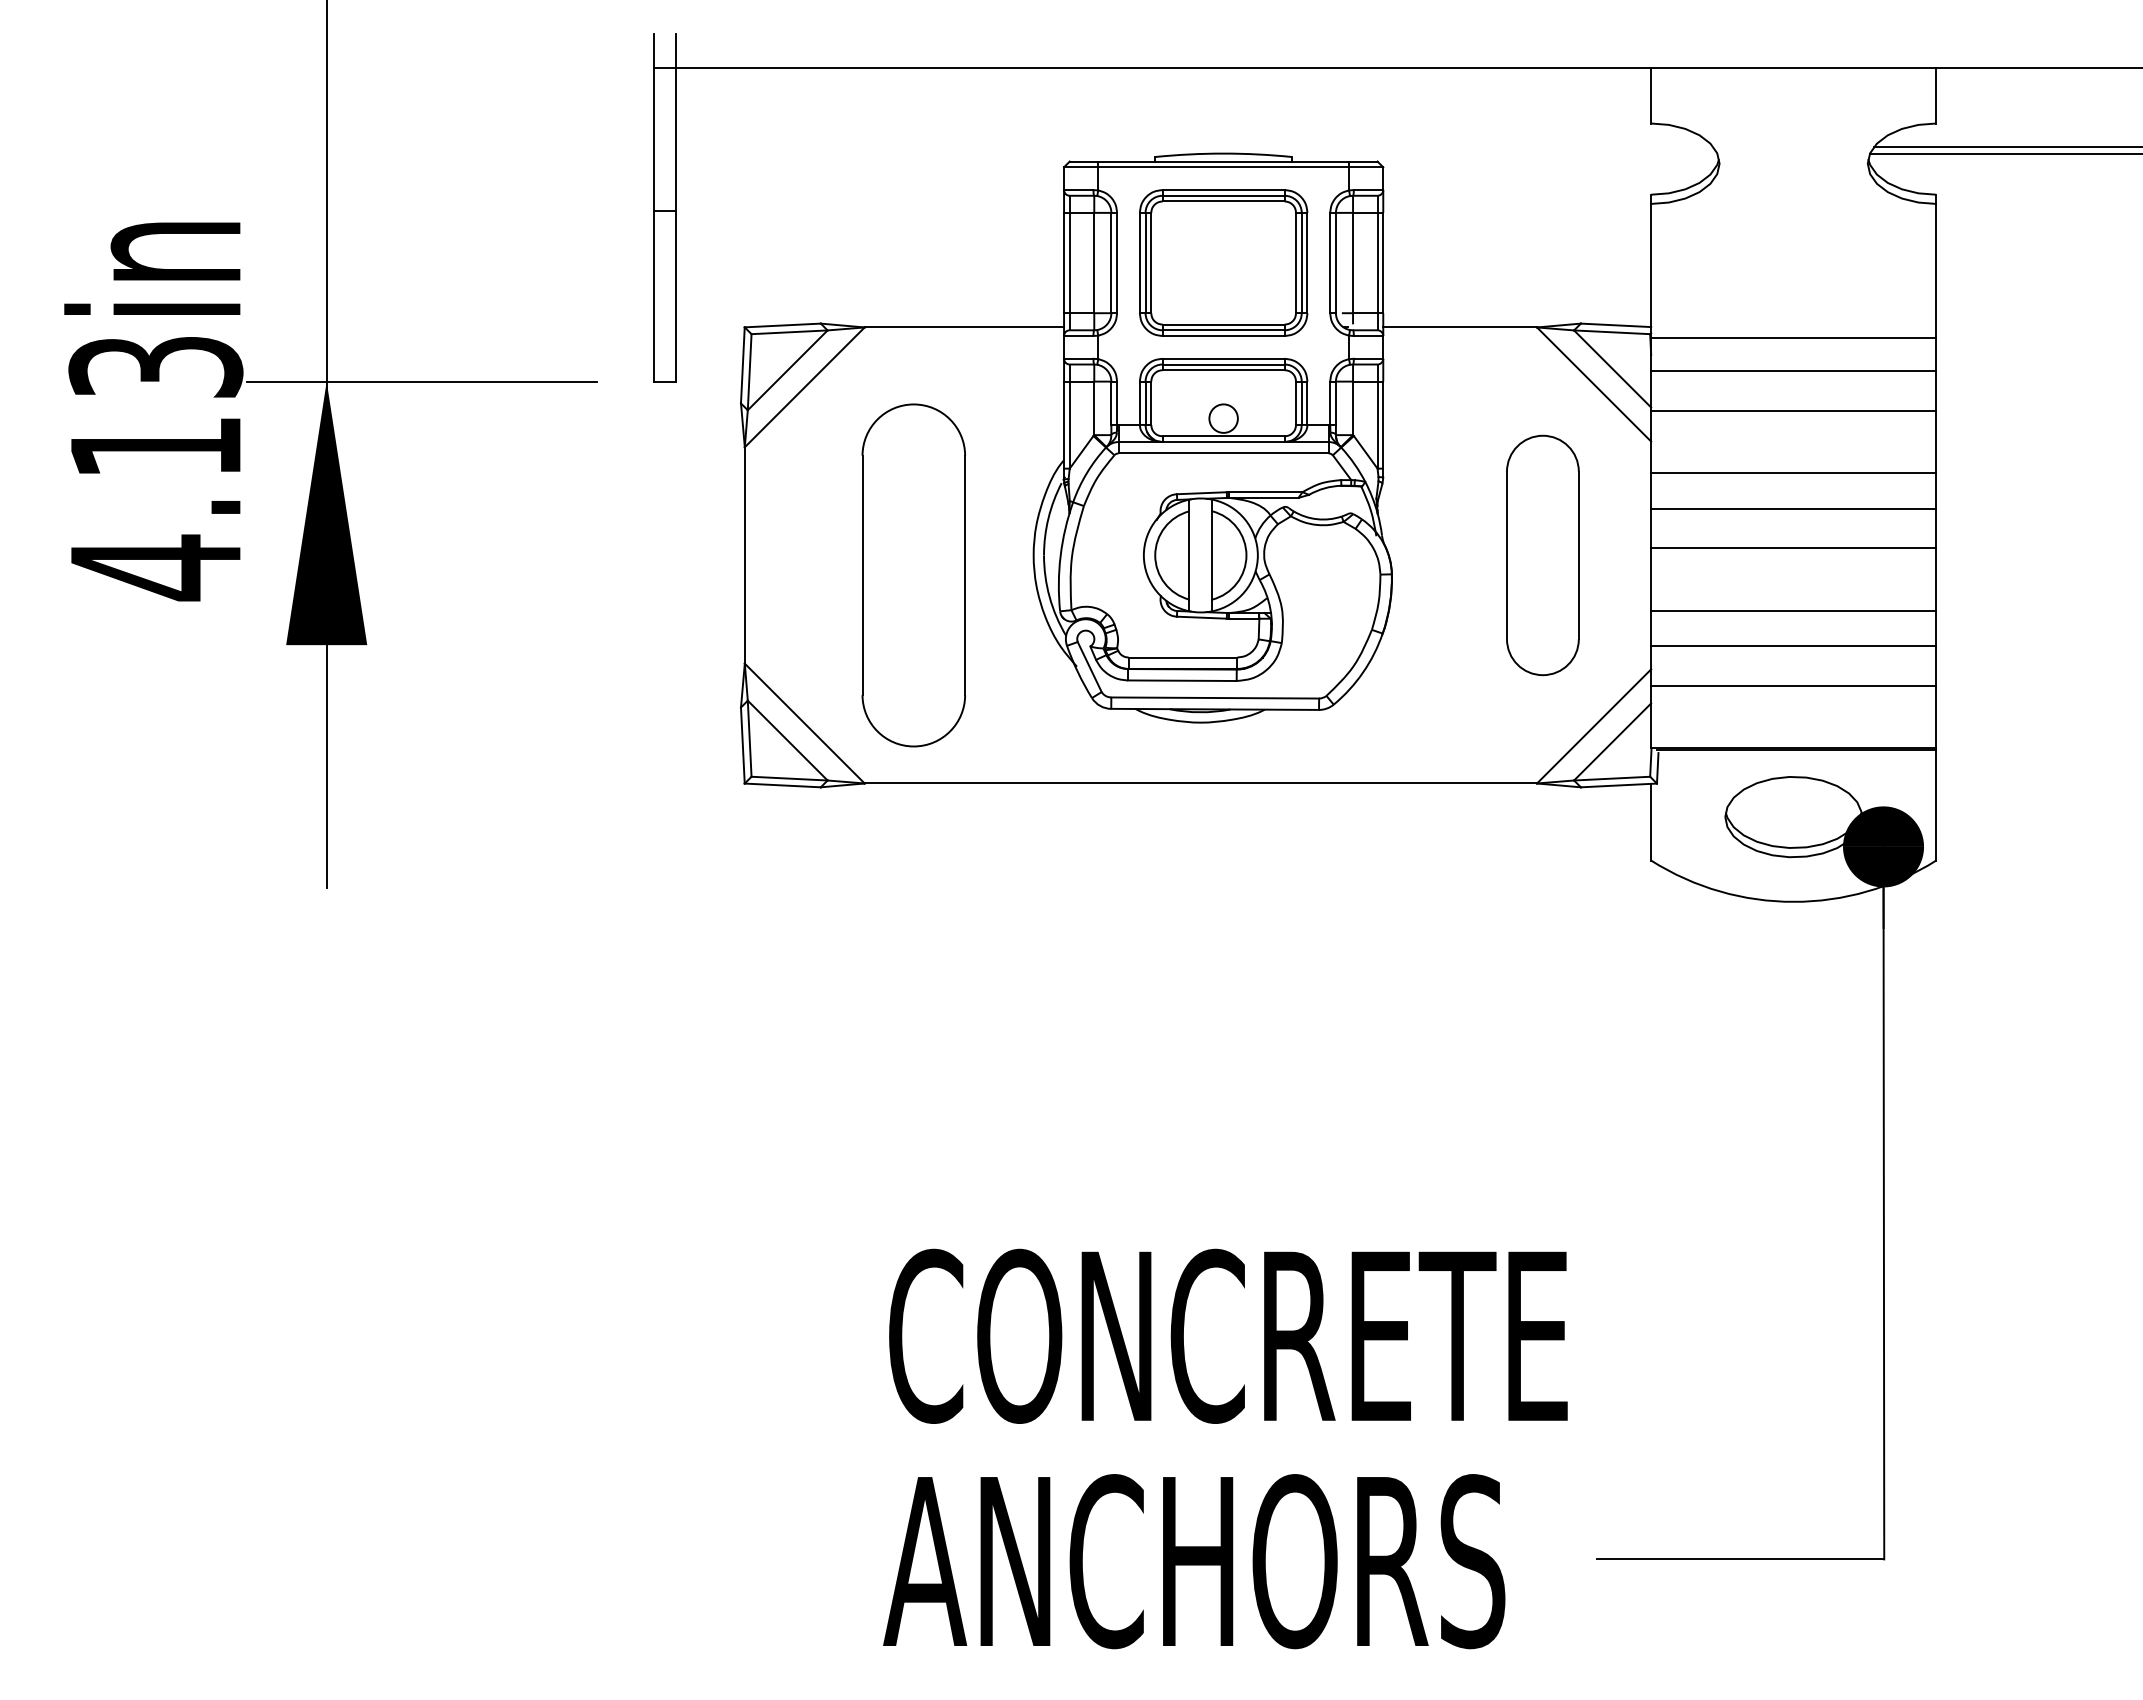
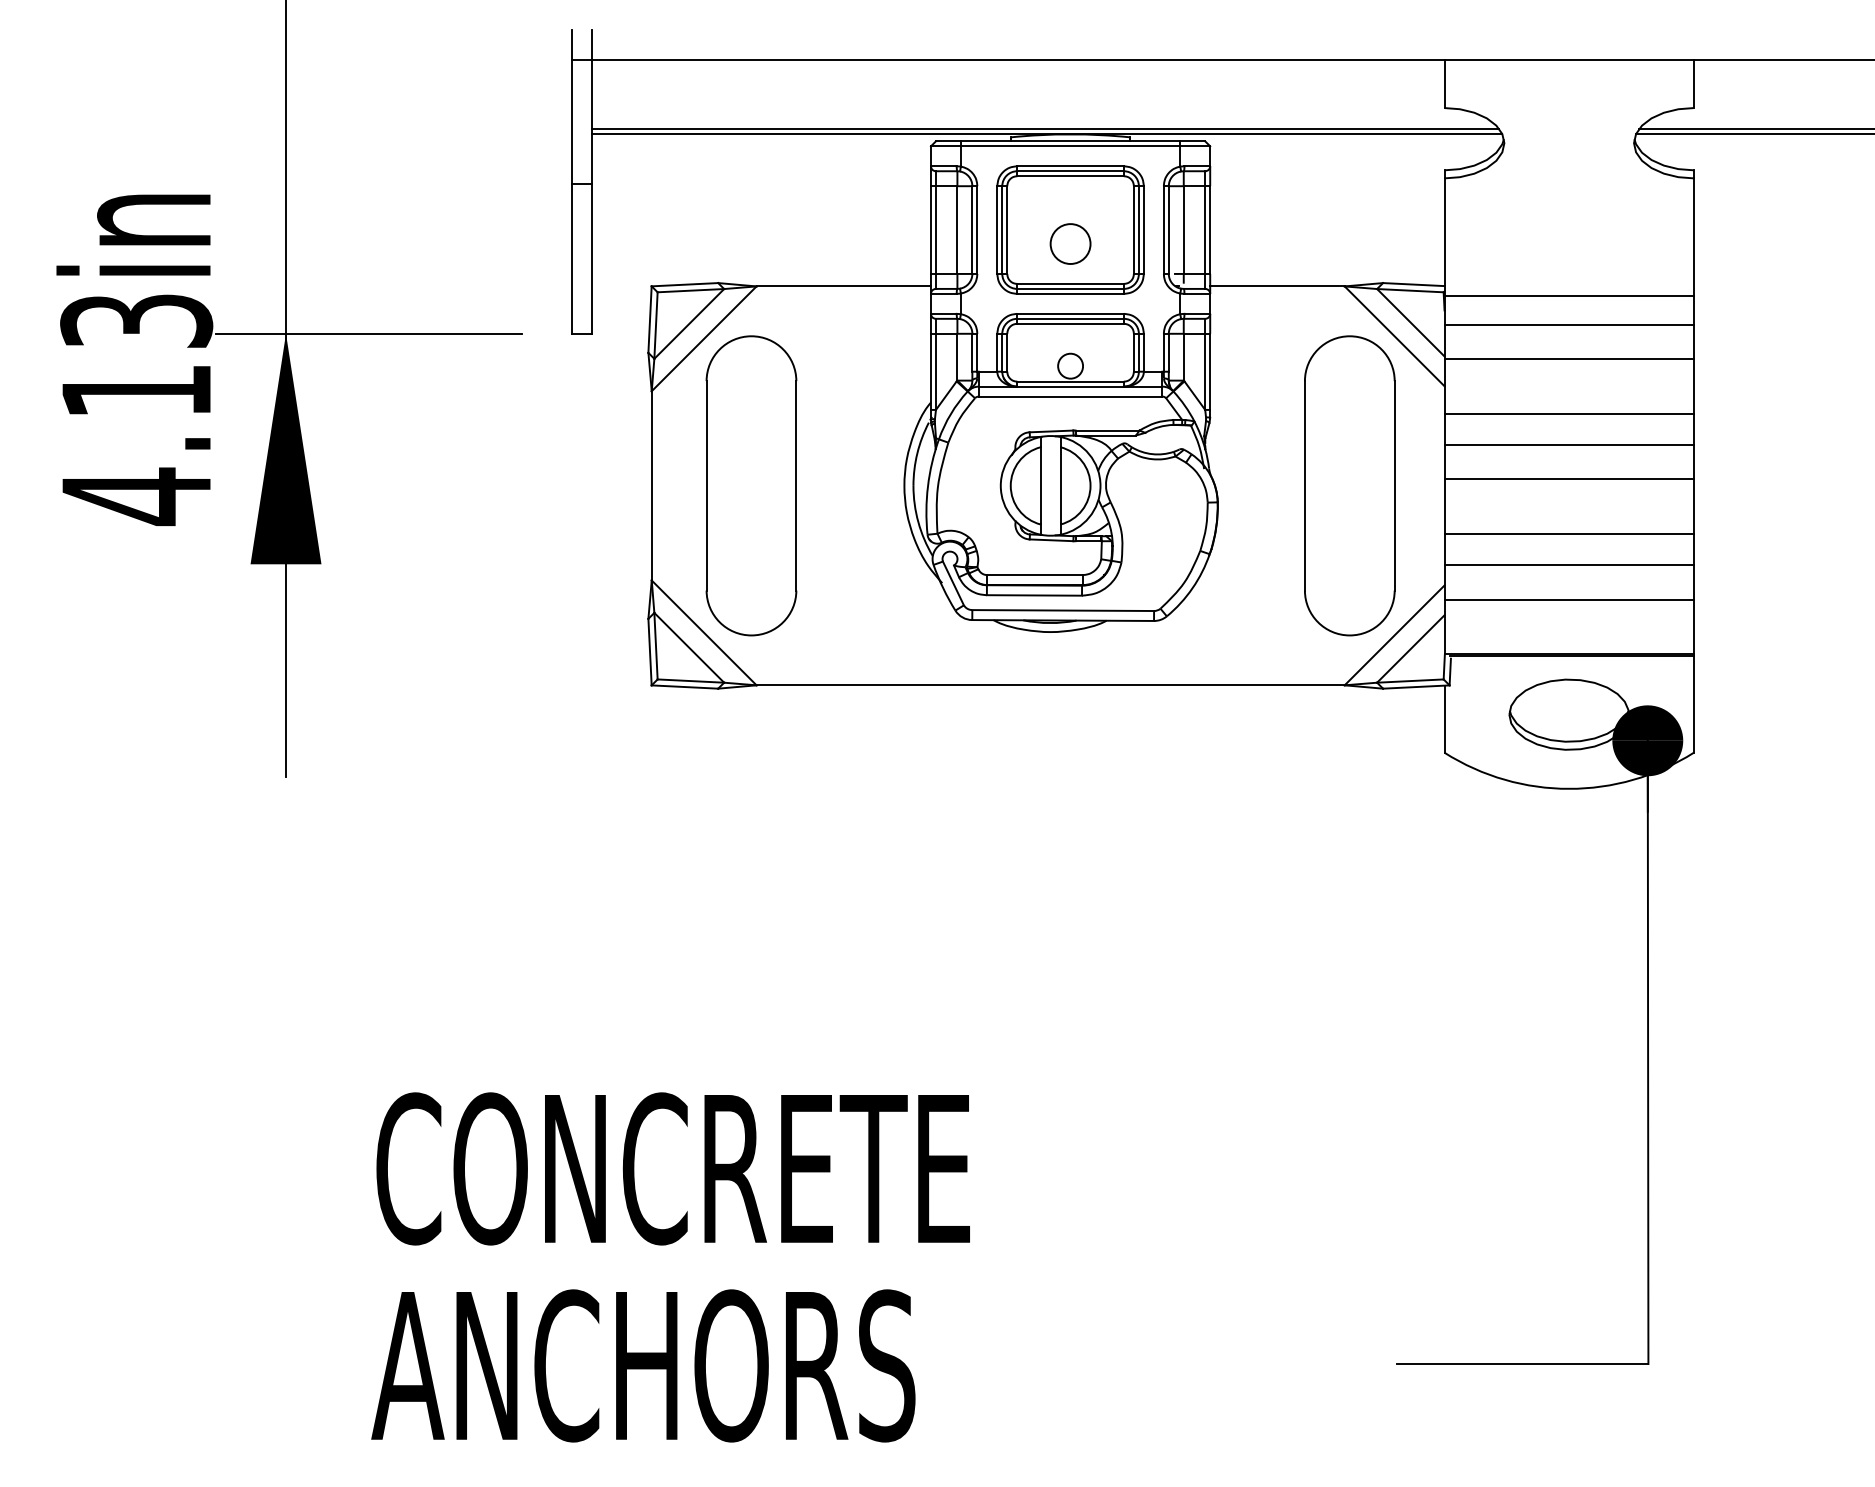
line: (1194, 147) -> (1045, 129), added
line: (1196, 153) -> (1046, 134), added
circle: (1223, 278) -> (1070, 243), added
part: (1542, 555) -> (1349, 485), size x1.43
part: (913, 575) -> (751, 485), moved
text: (1225, 1448) -> (670, 1267), moved

